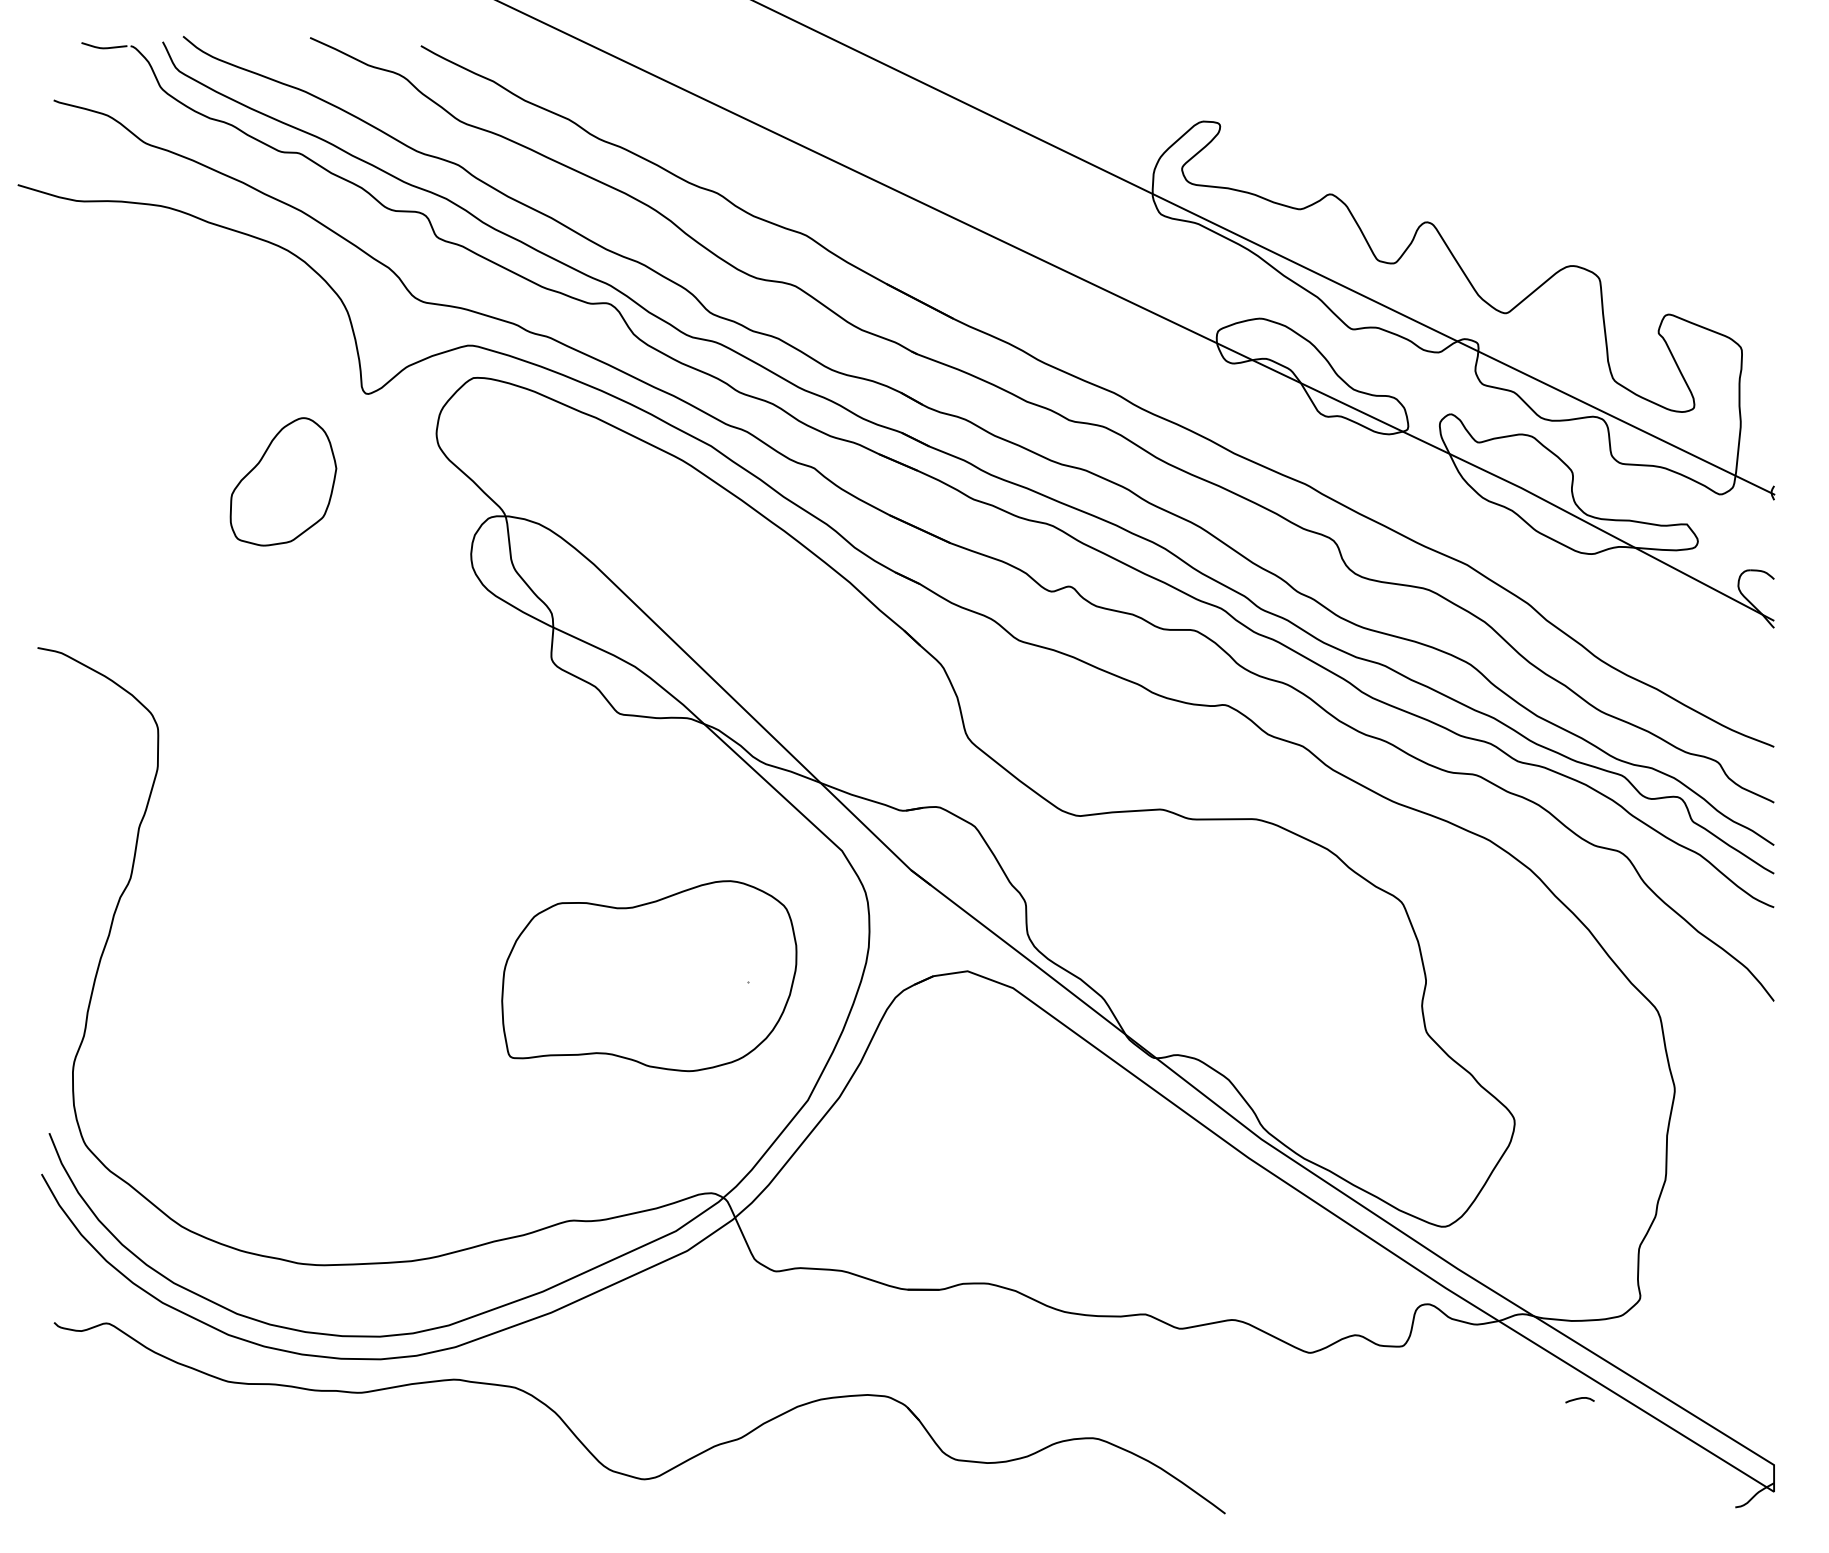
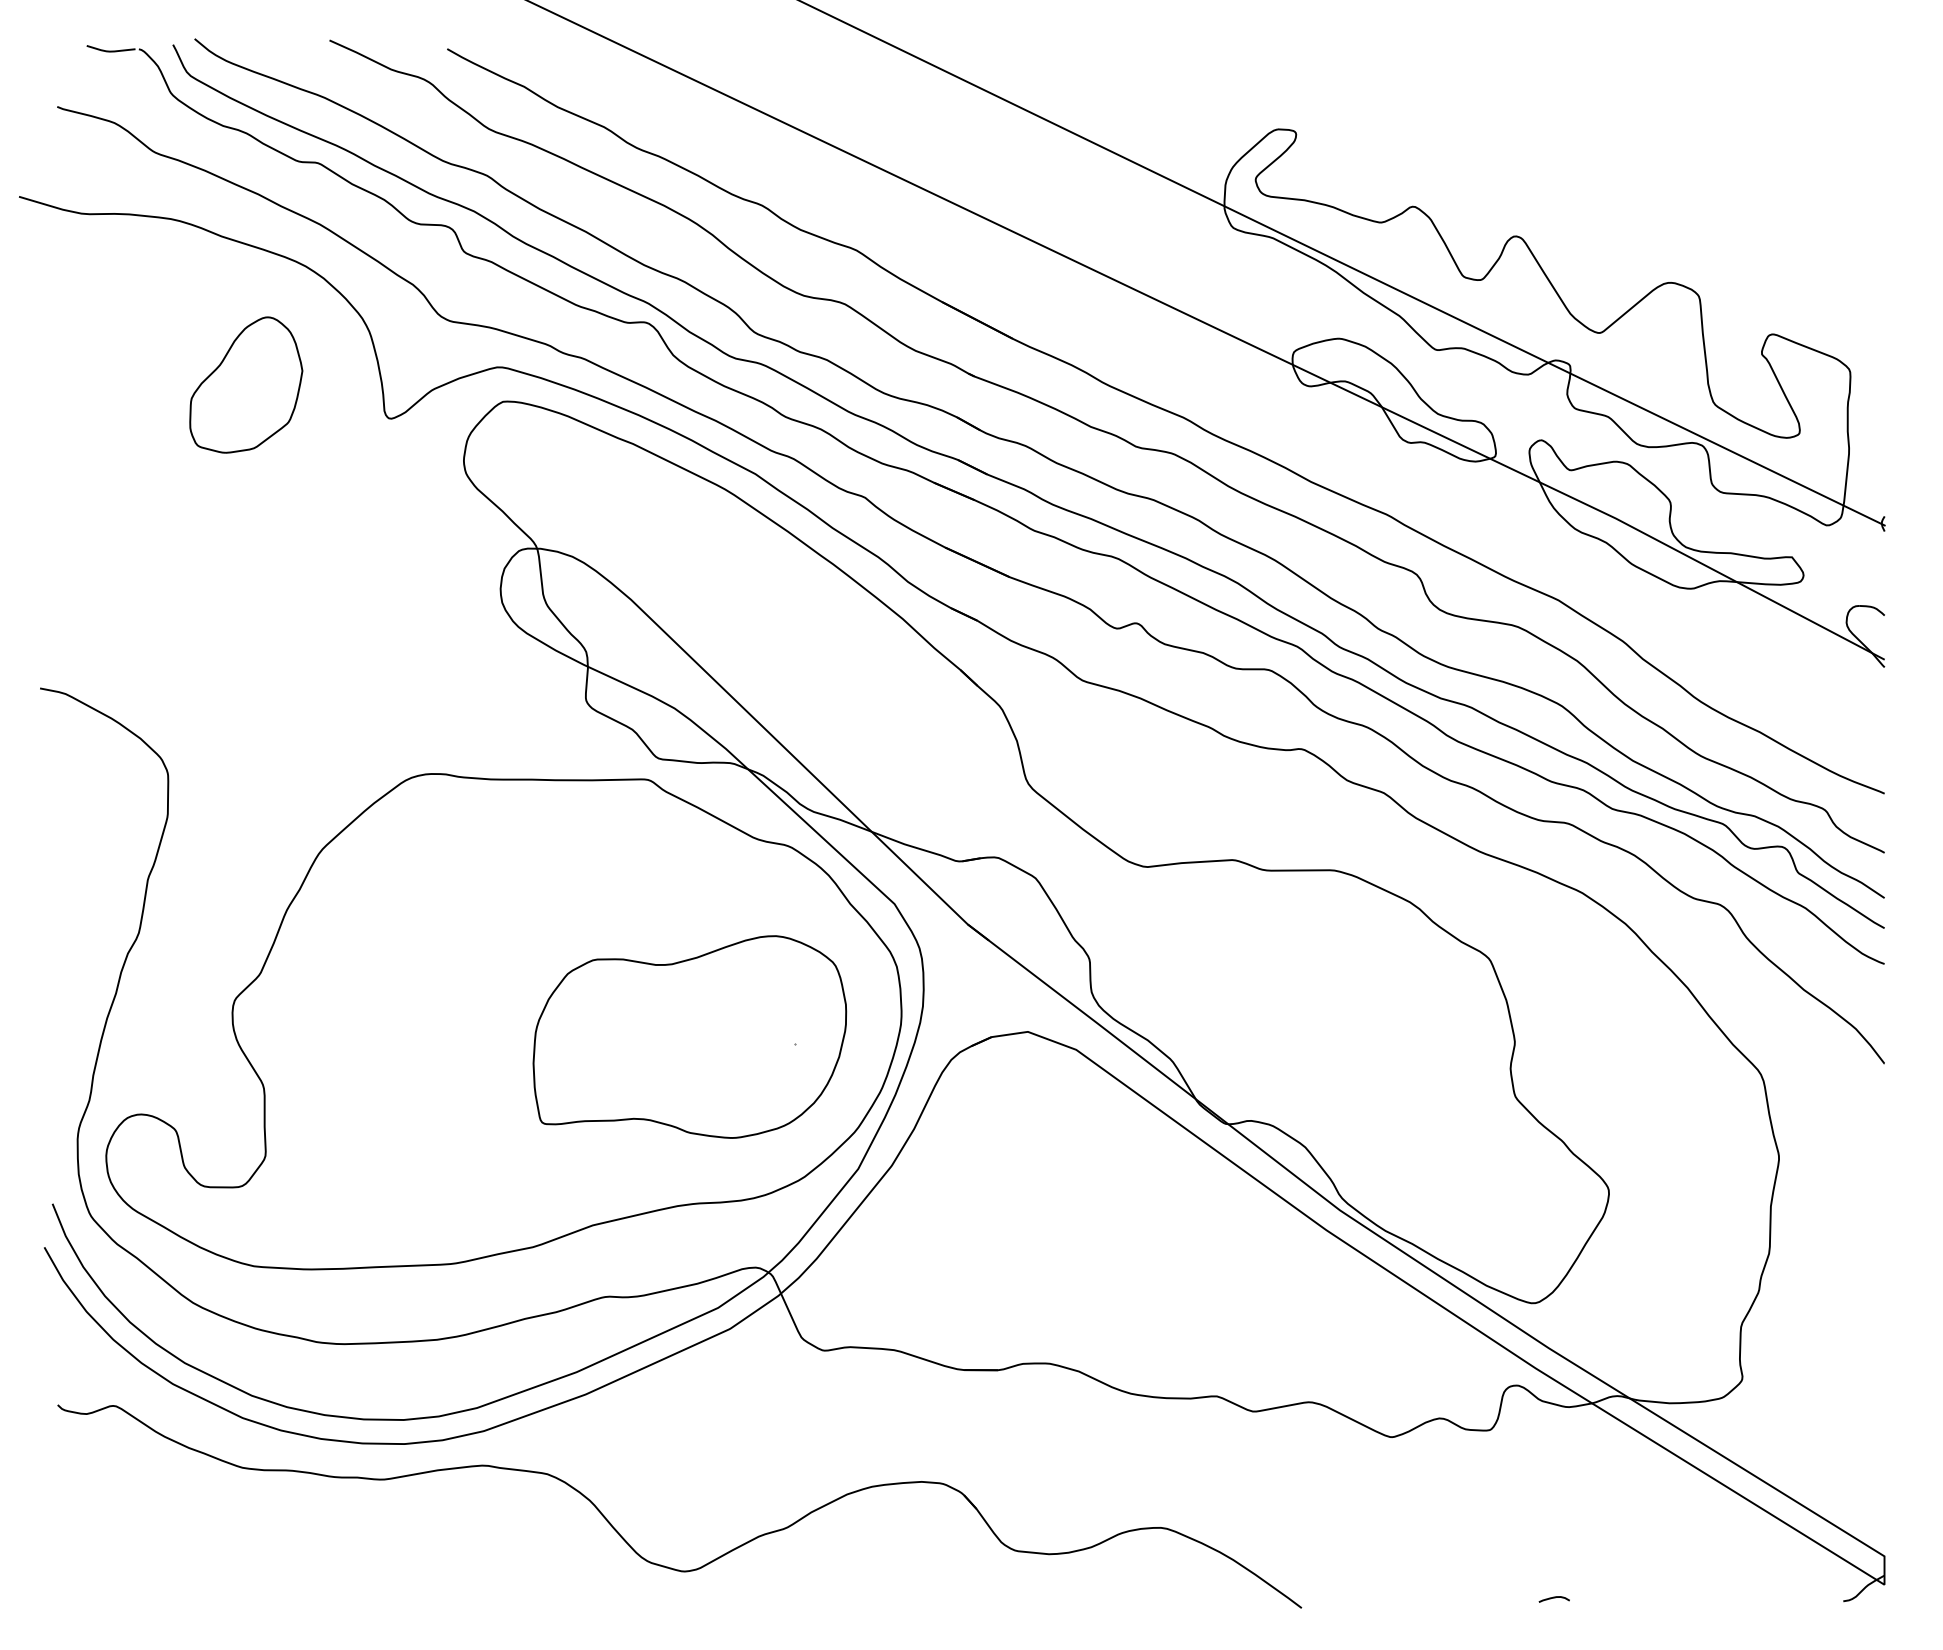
part: (283, 481) -> (246, 384), moved
part: (473, 961) -> (503, 1021), added
curve: (1579, 1399) -> (1553, 1598), moved

